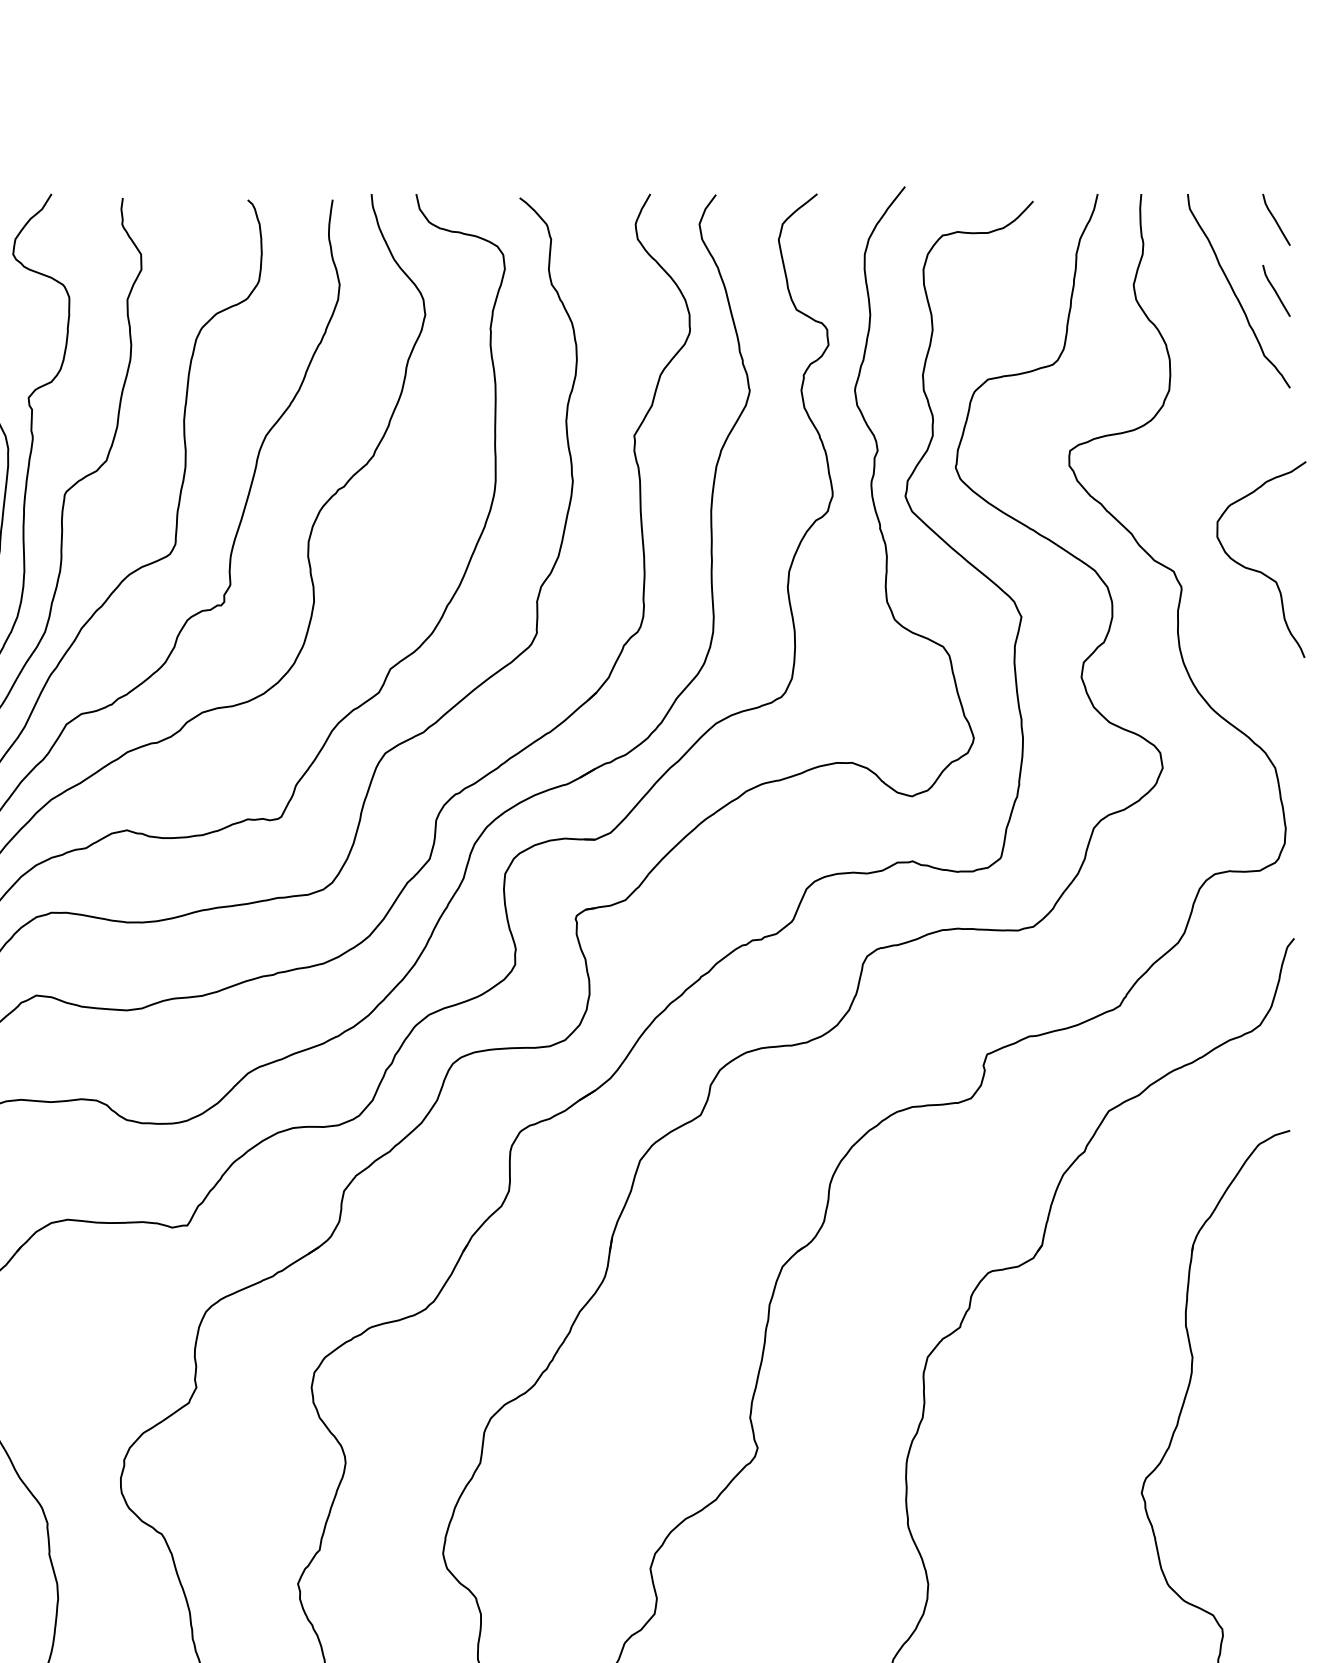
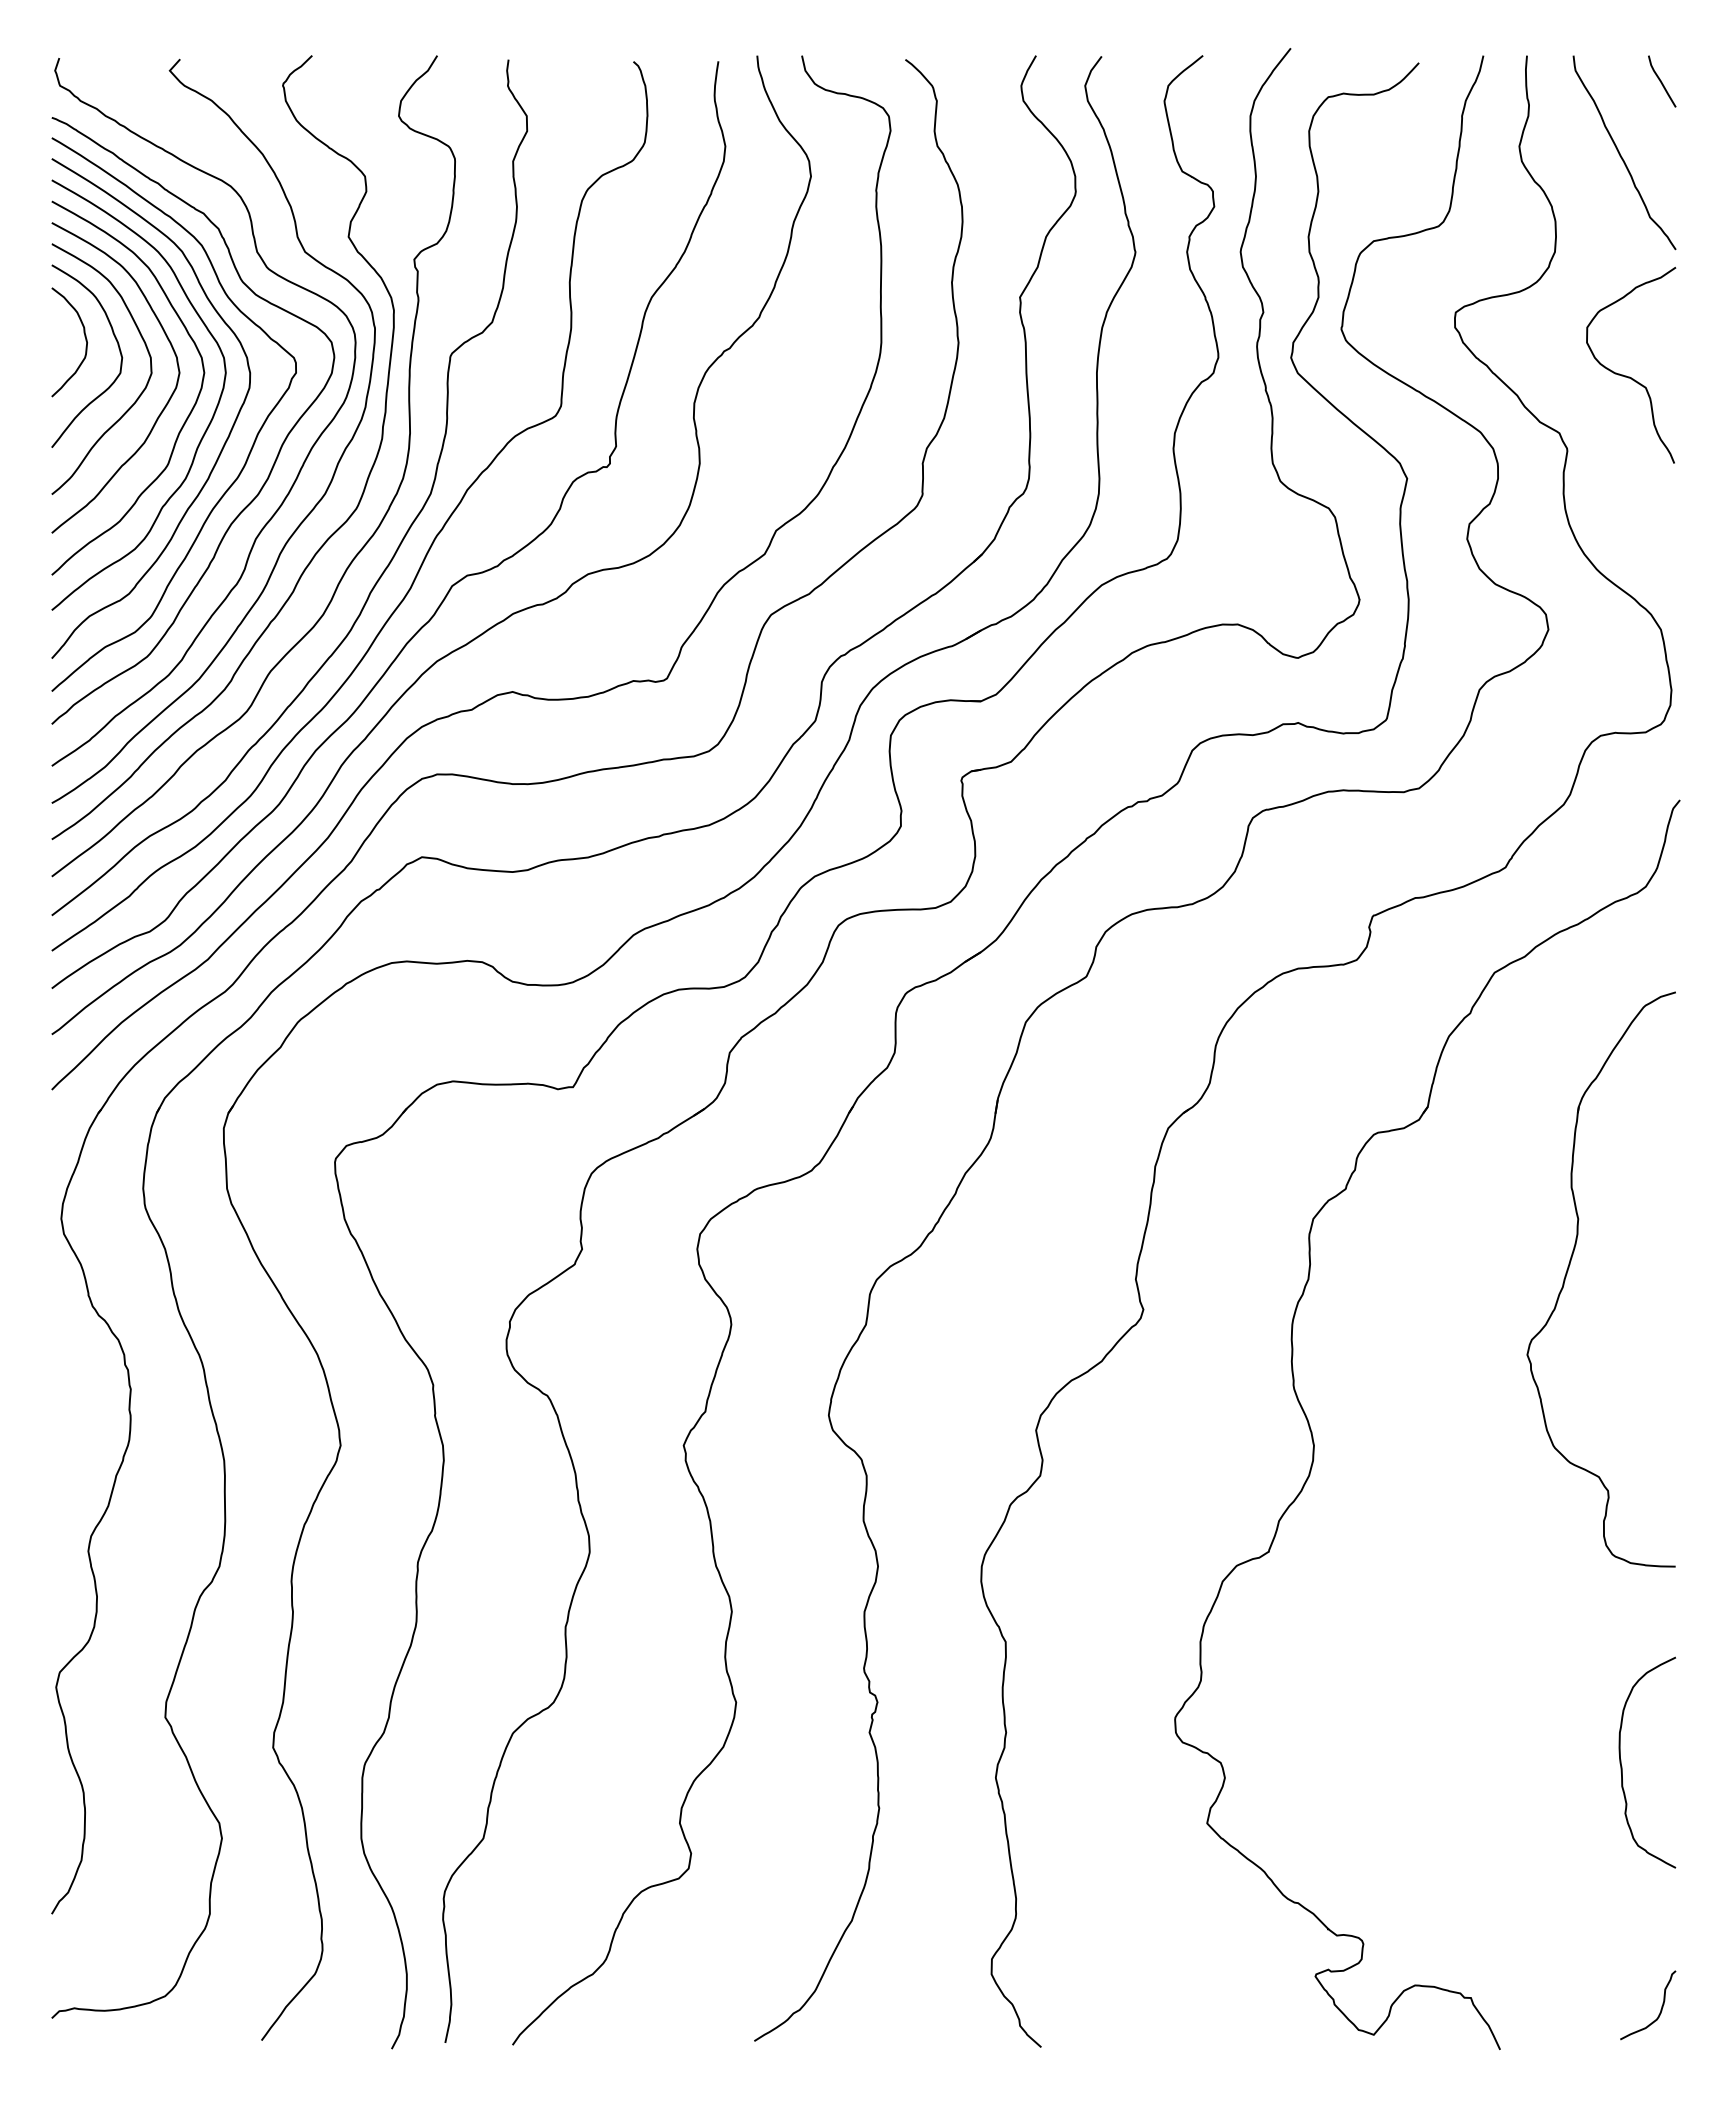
curve: (1275, 290) -> (1661, 152), removed
curve: (1256, 569) -> (1626, 375), moved

